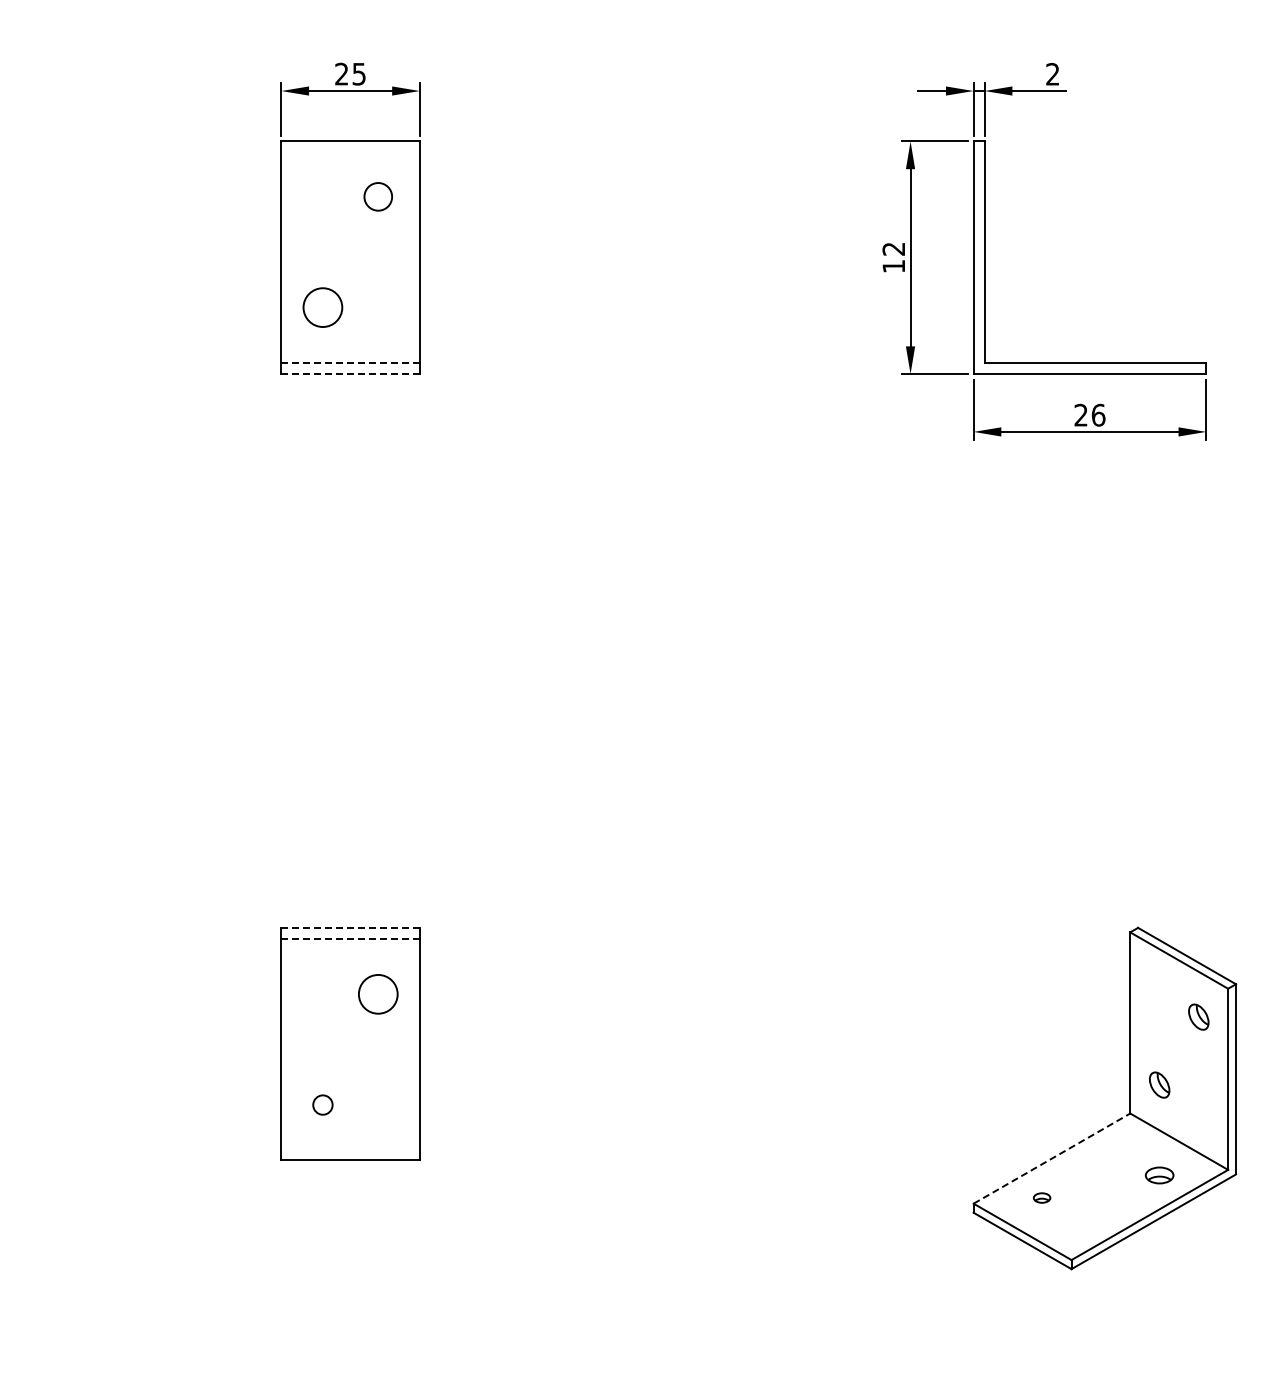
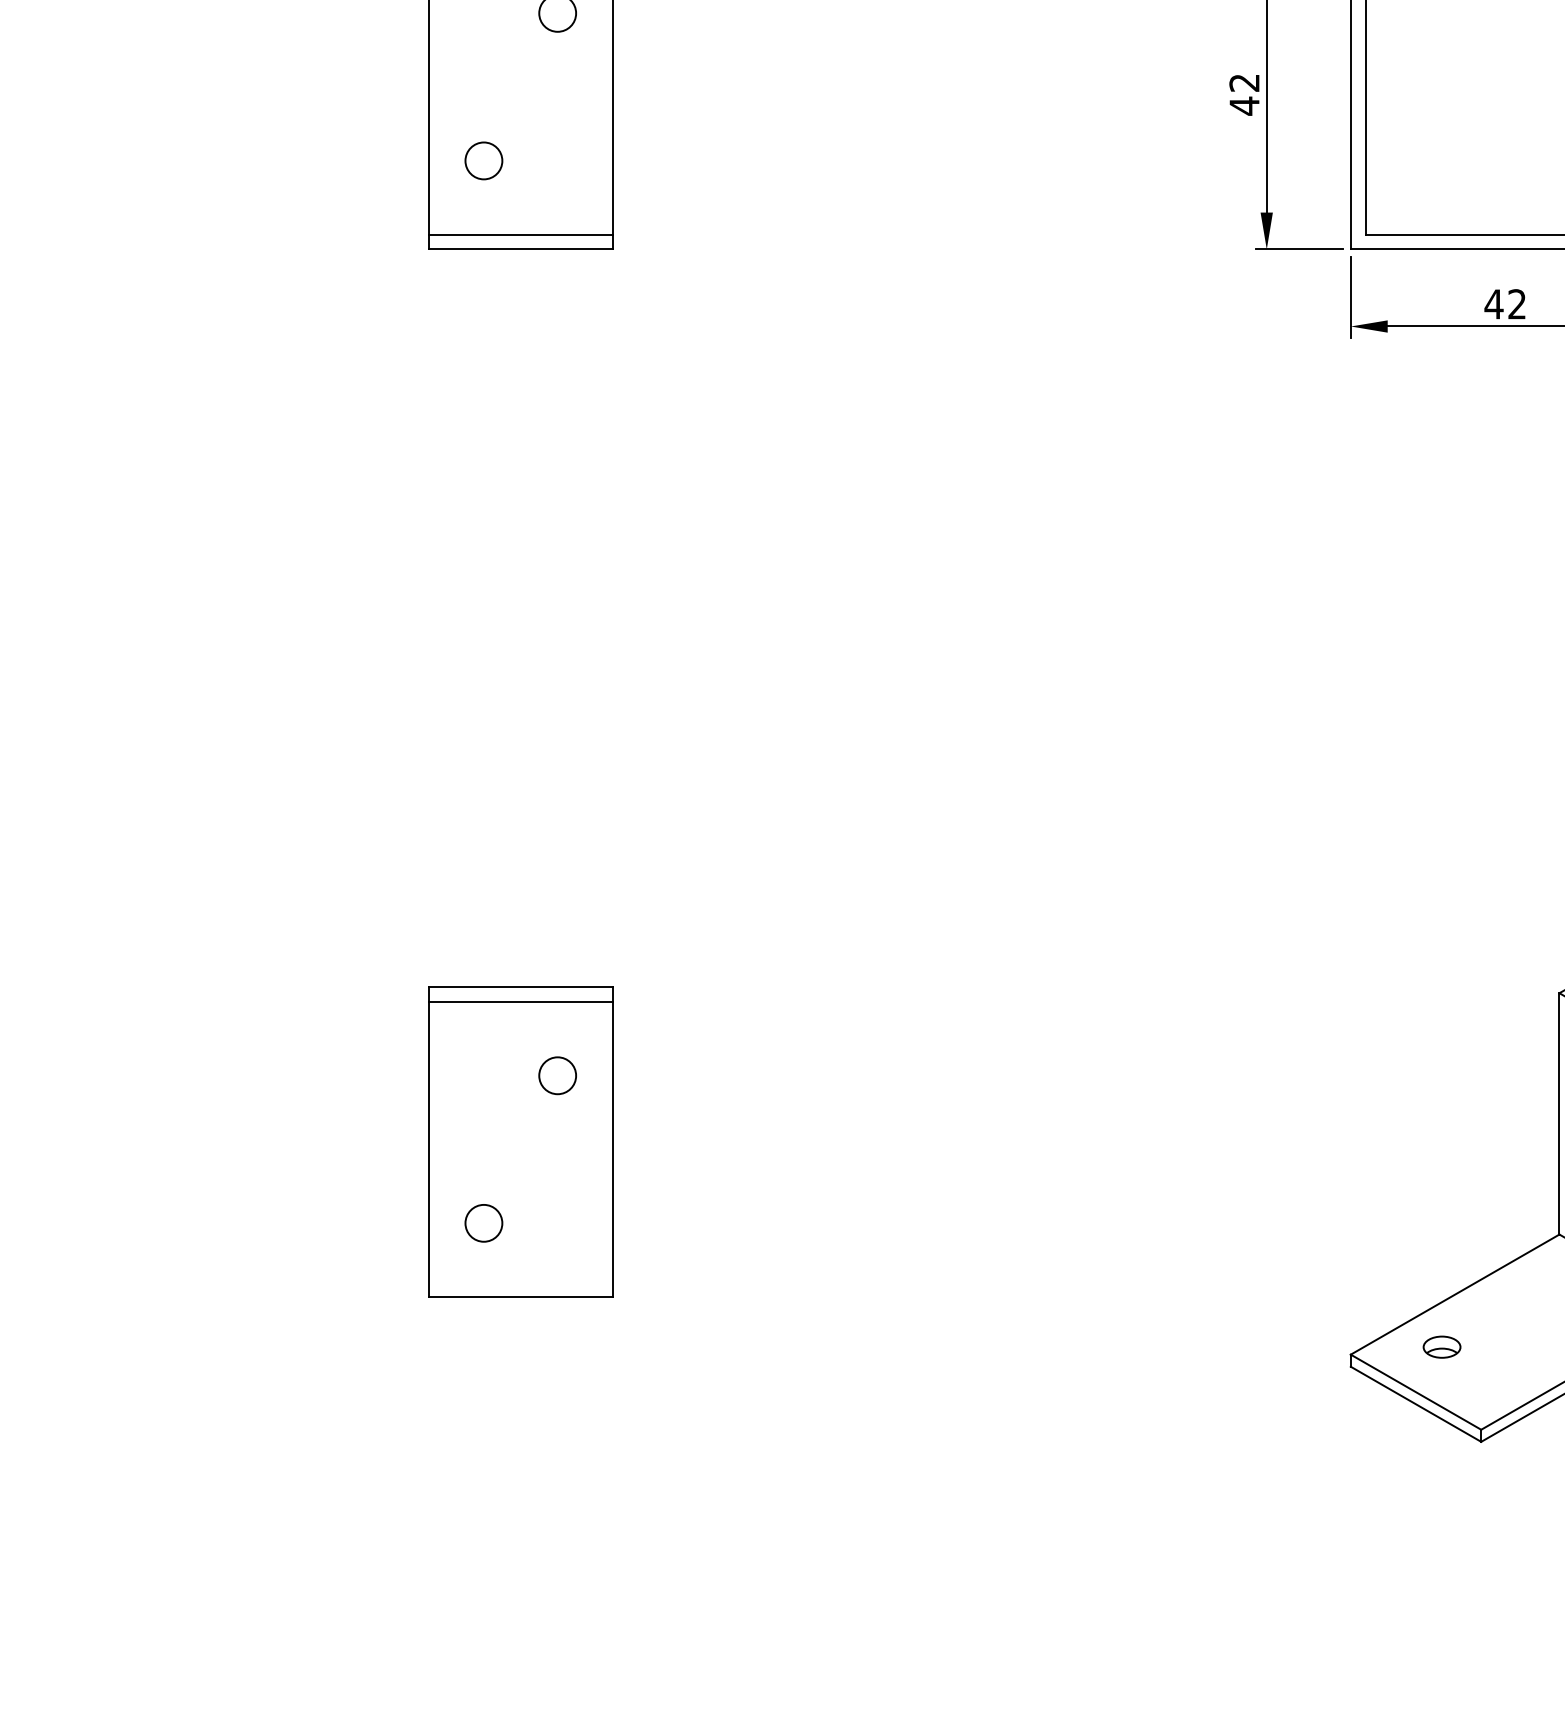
text: (893, 266) -> (1244, 106), 12 -> 42
circle: (322, 307) -> (483, 160), size x0.71
line: (351, 363) -> (522, 235), dashed -> solid
line: (351, 374) -> (522, 250), dashed -> solid
text: (1089, 414) -> (1505, 303), 26 -> 42
line: (350, 927) -> (520, 986), dashed -> solid
line: (351, 938) -> (522, 1001), dashed -> solid
circle: (378, 994) -> (557, 1075), size x0.71
circle: (322, 1104) -> (483, 1222), size x1.43
line: (1052, 1158) -> (1455, 1294), dashed -> solid
part: (1041, 1197) -> (1441, 1346), size x1.67

